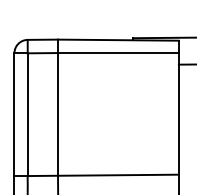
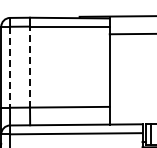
line: (58, 113) -> (30, 66), solid -> dashed
line: (28, 115) -> (10, 67), solid -> dashed

